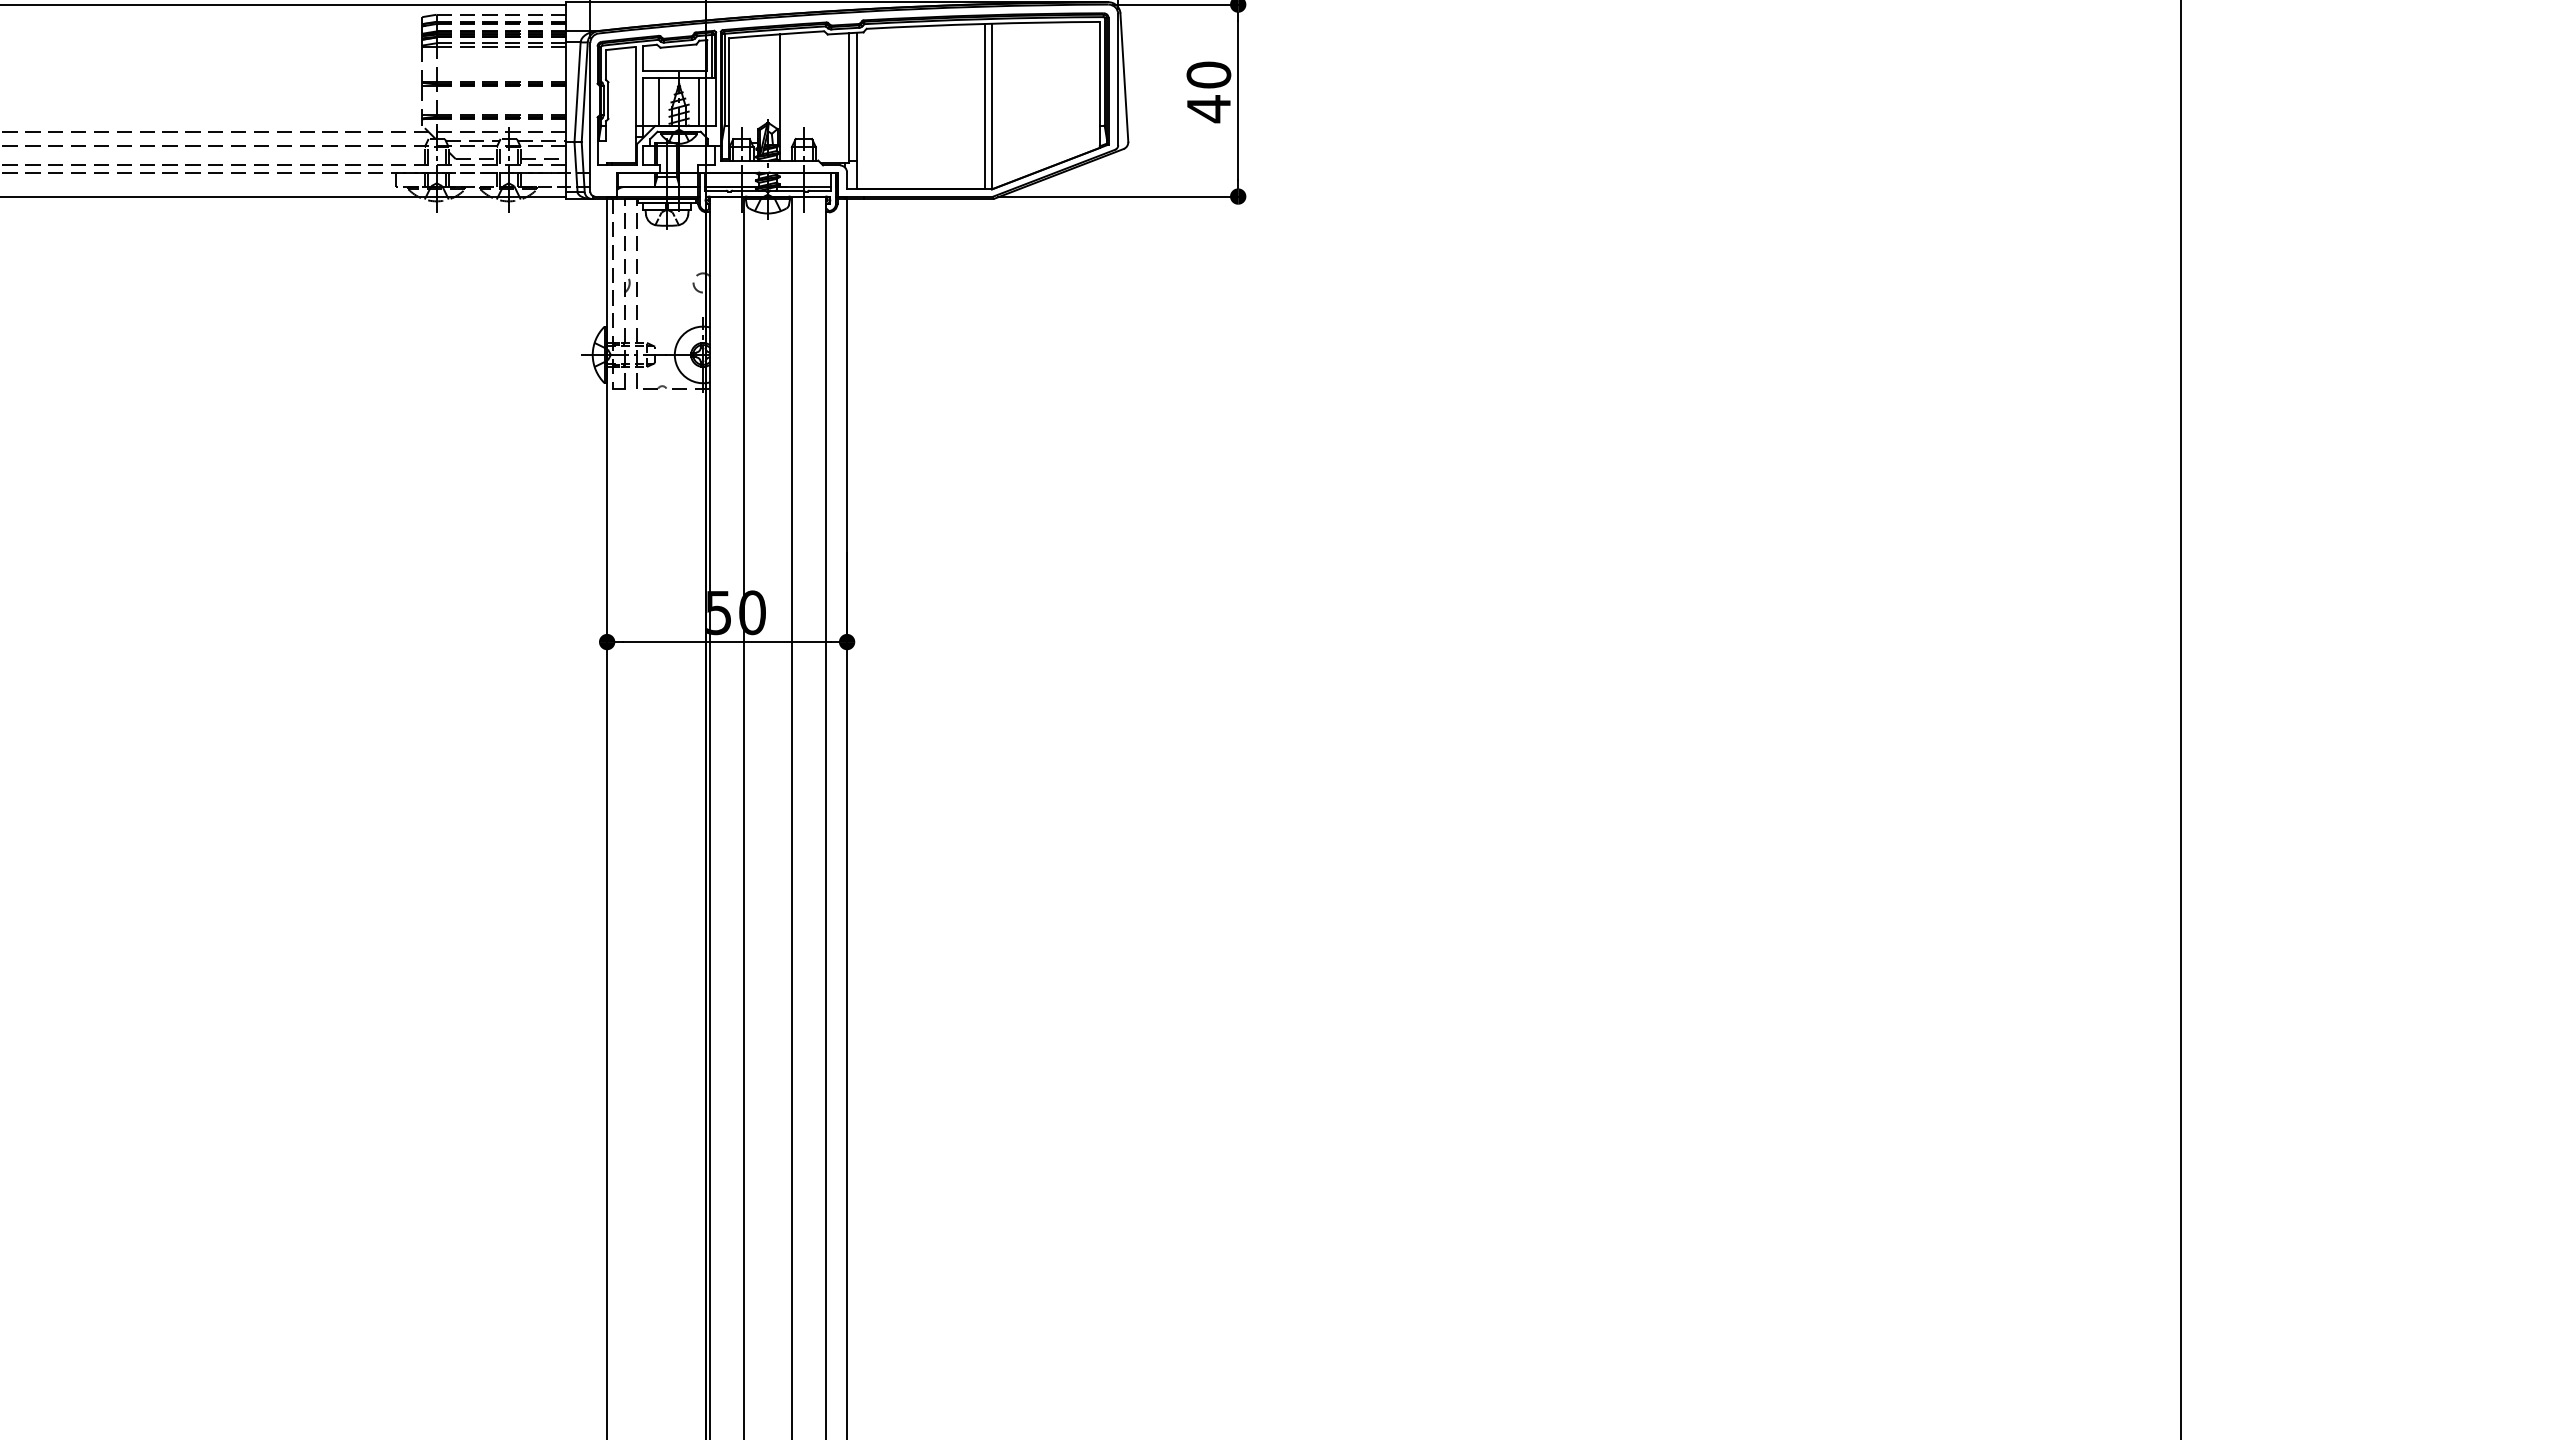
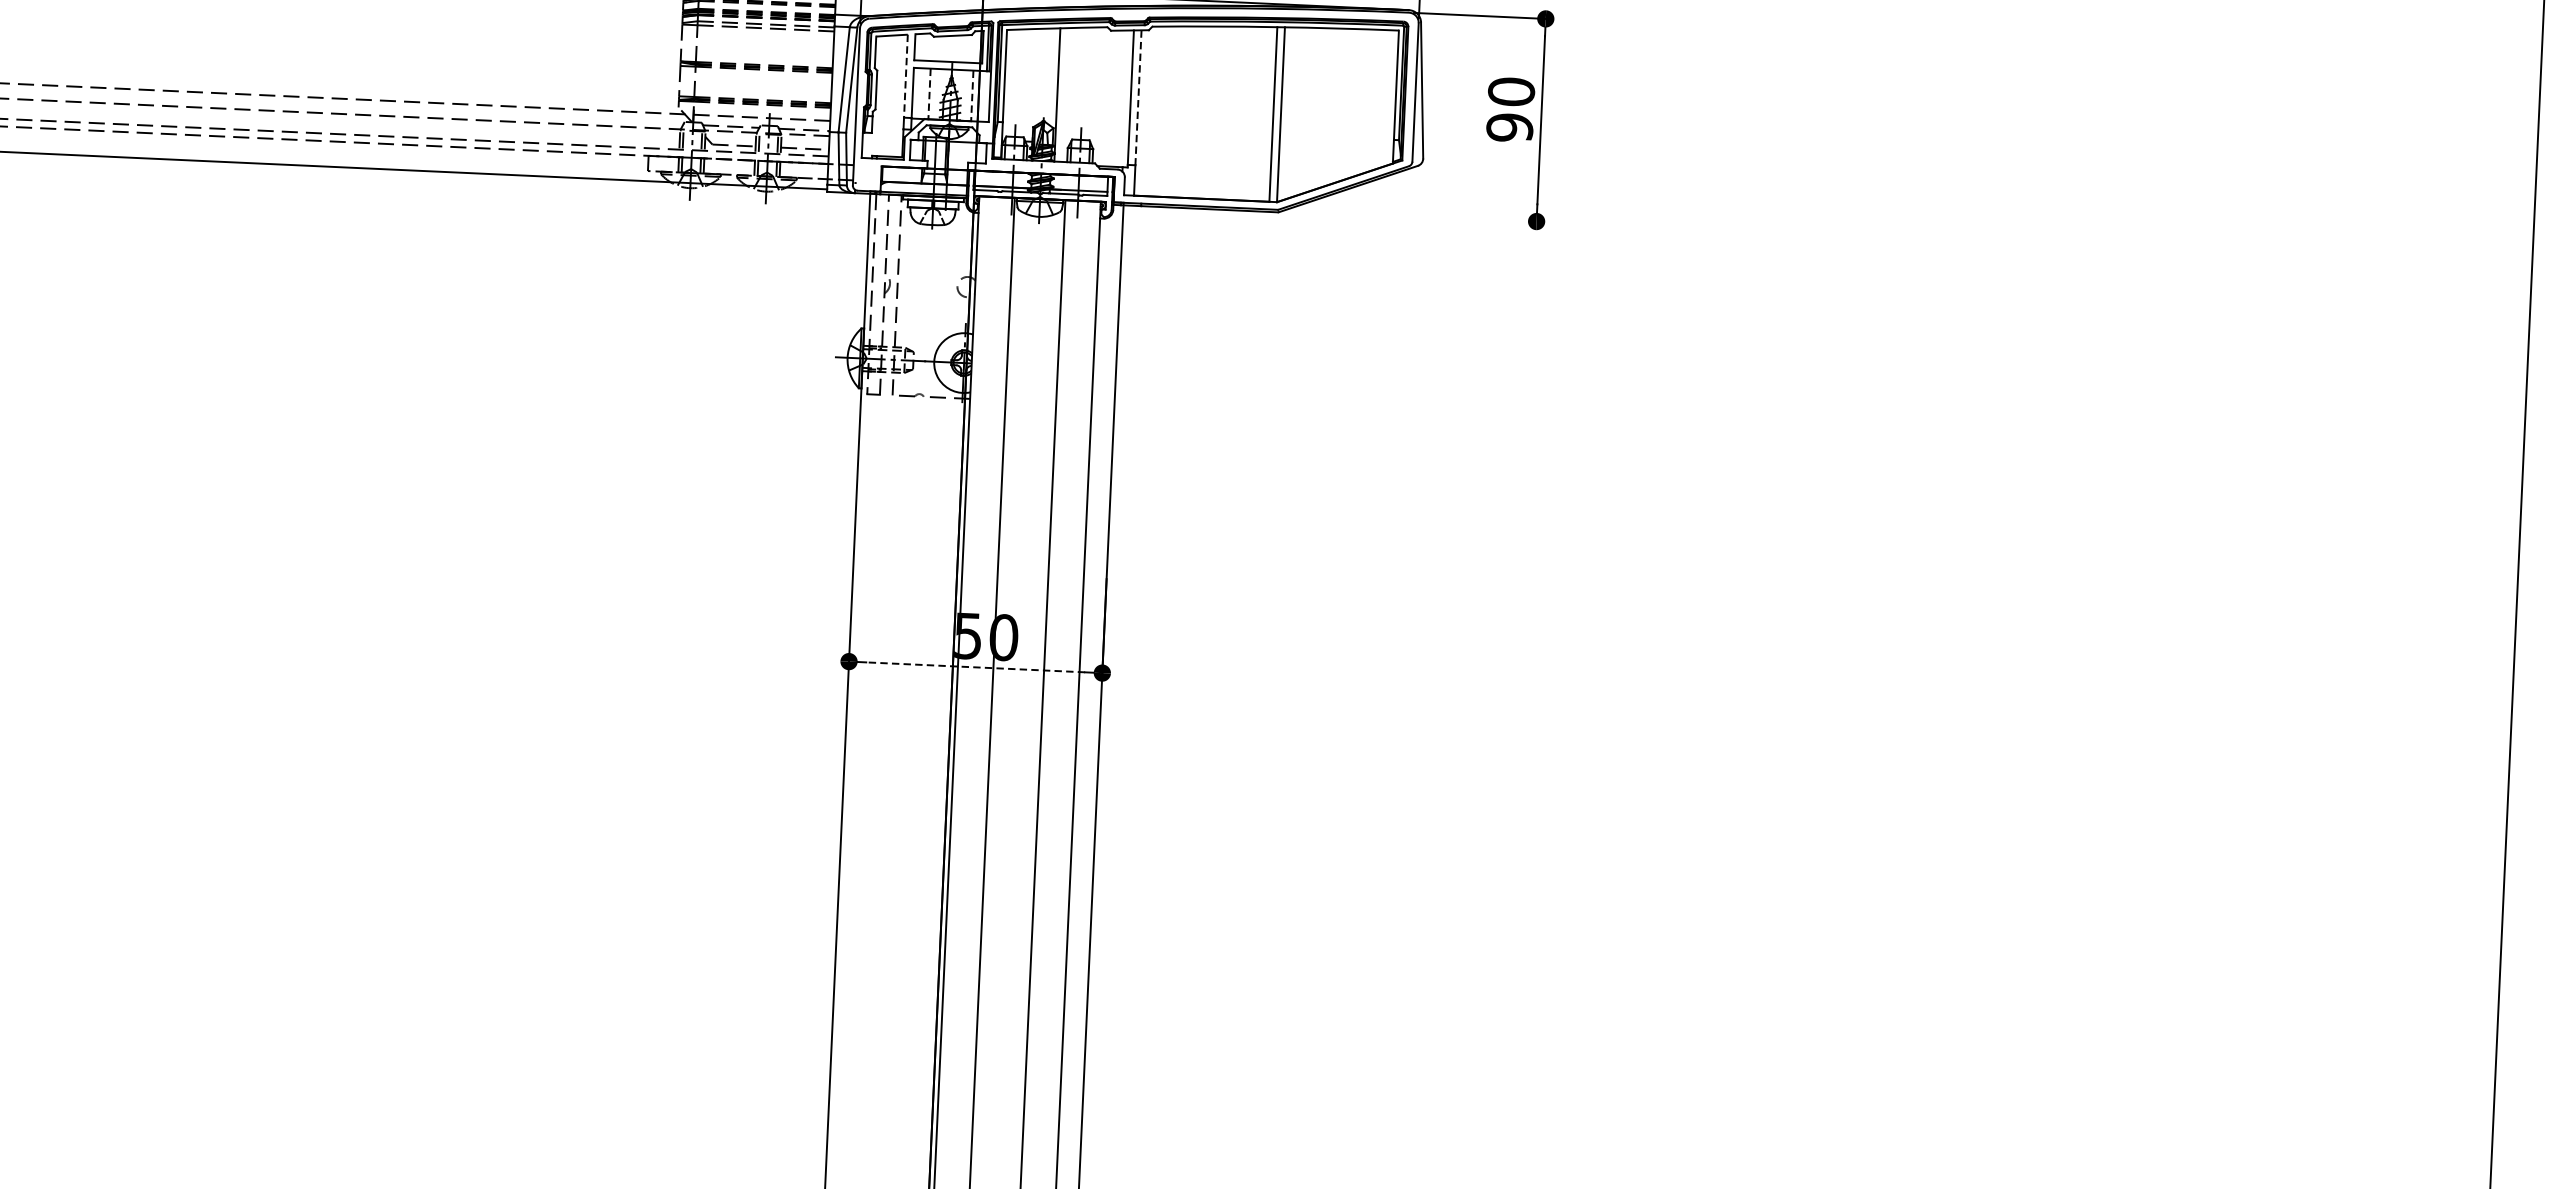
line: (635, 86) -> (905, 76), solid -> dashed
line: (856, 96) -> (1138, 97), solid -> dashed
line: (658, 102) -> (929, 94), solid -> dashed
line: (699, 102) -> (972, 96), solid -> dashed
text: (1208, 109) -> (1509, 128), 40 -> 90
line: (1120, 196) -> (1412, 215), removed
line: (727, 642) -> (976, 667), solid -> dashed

